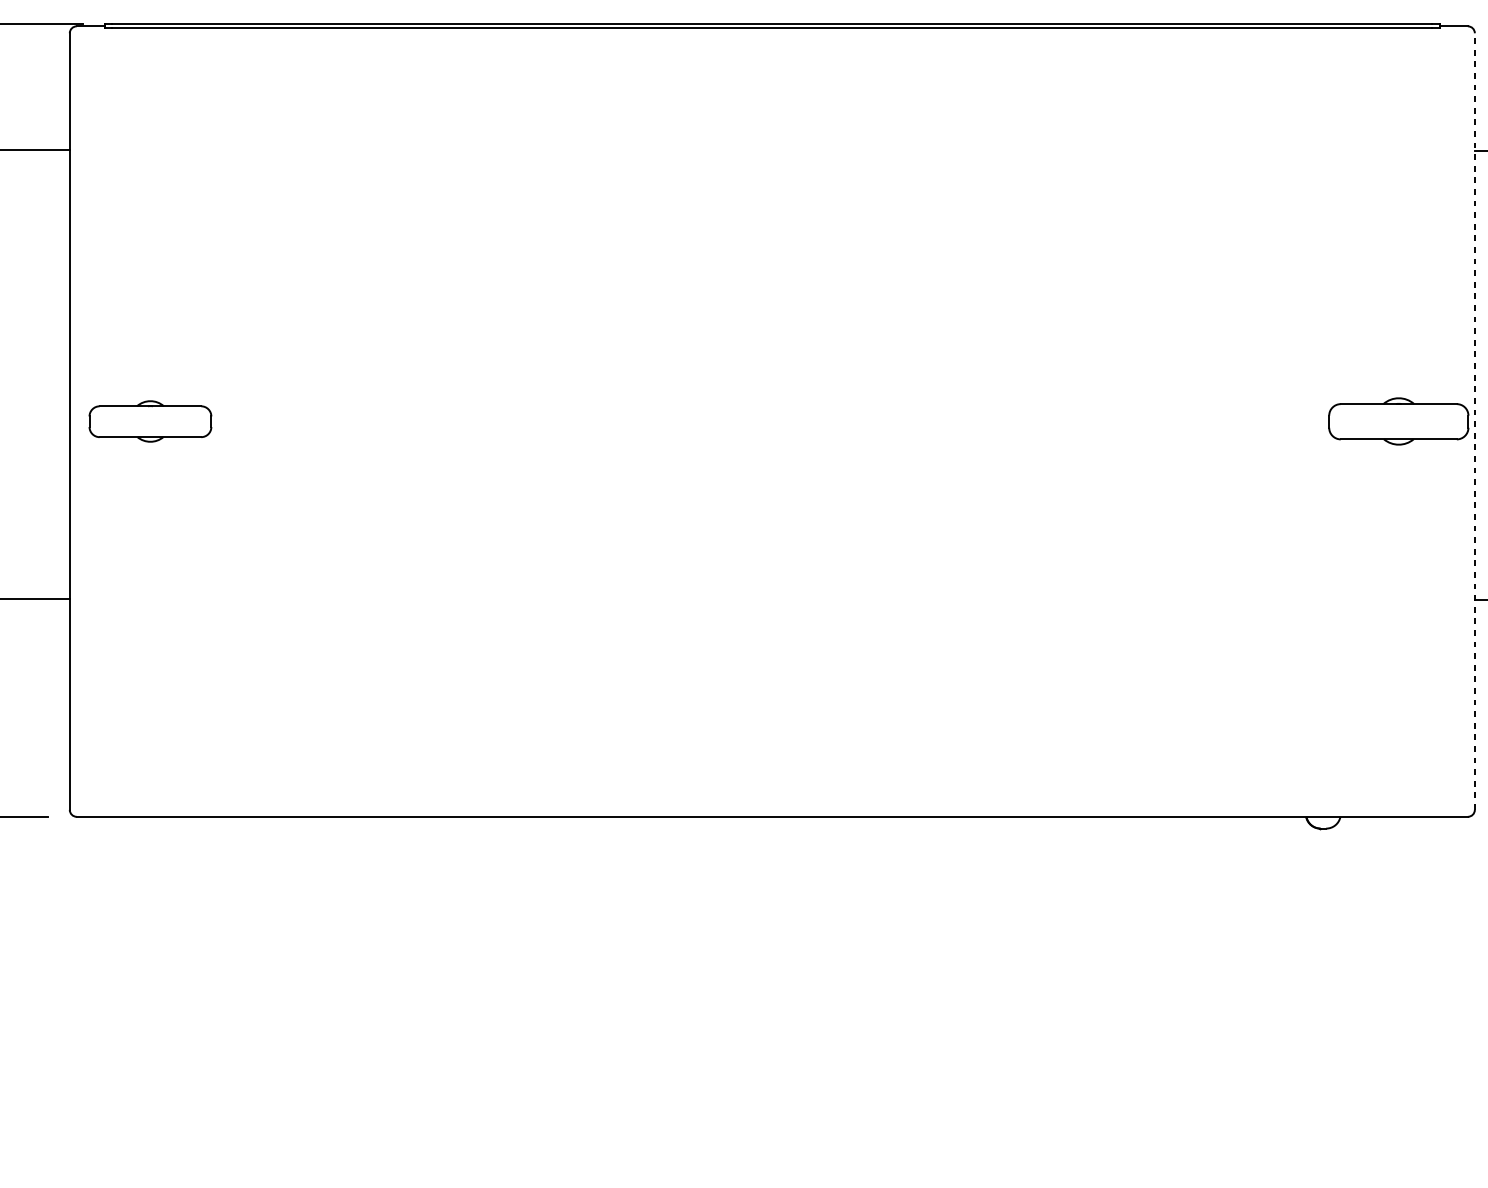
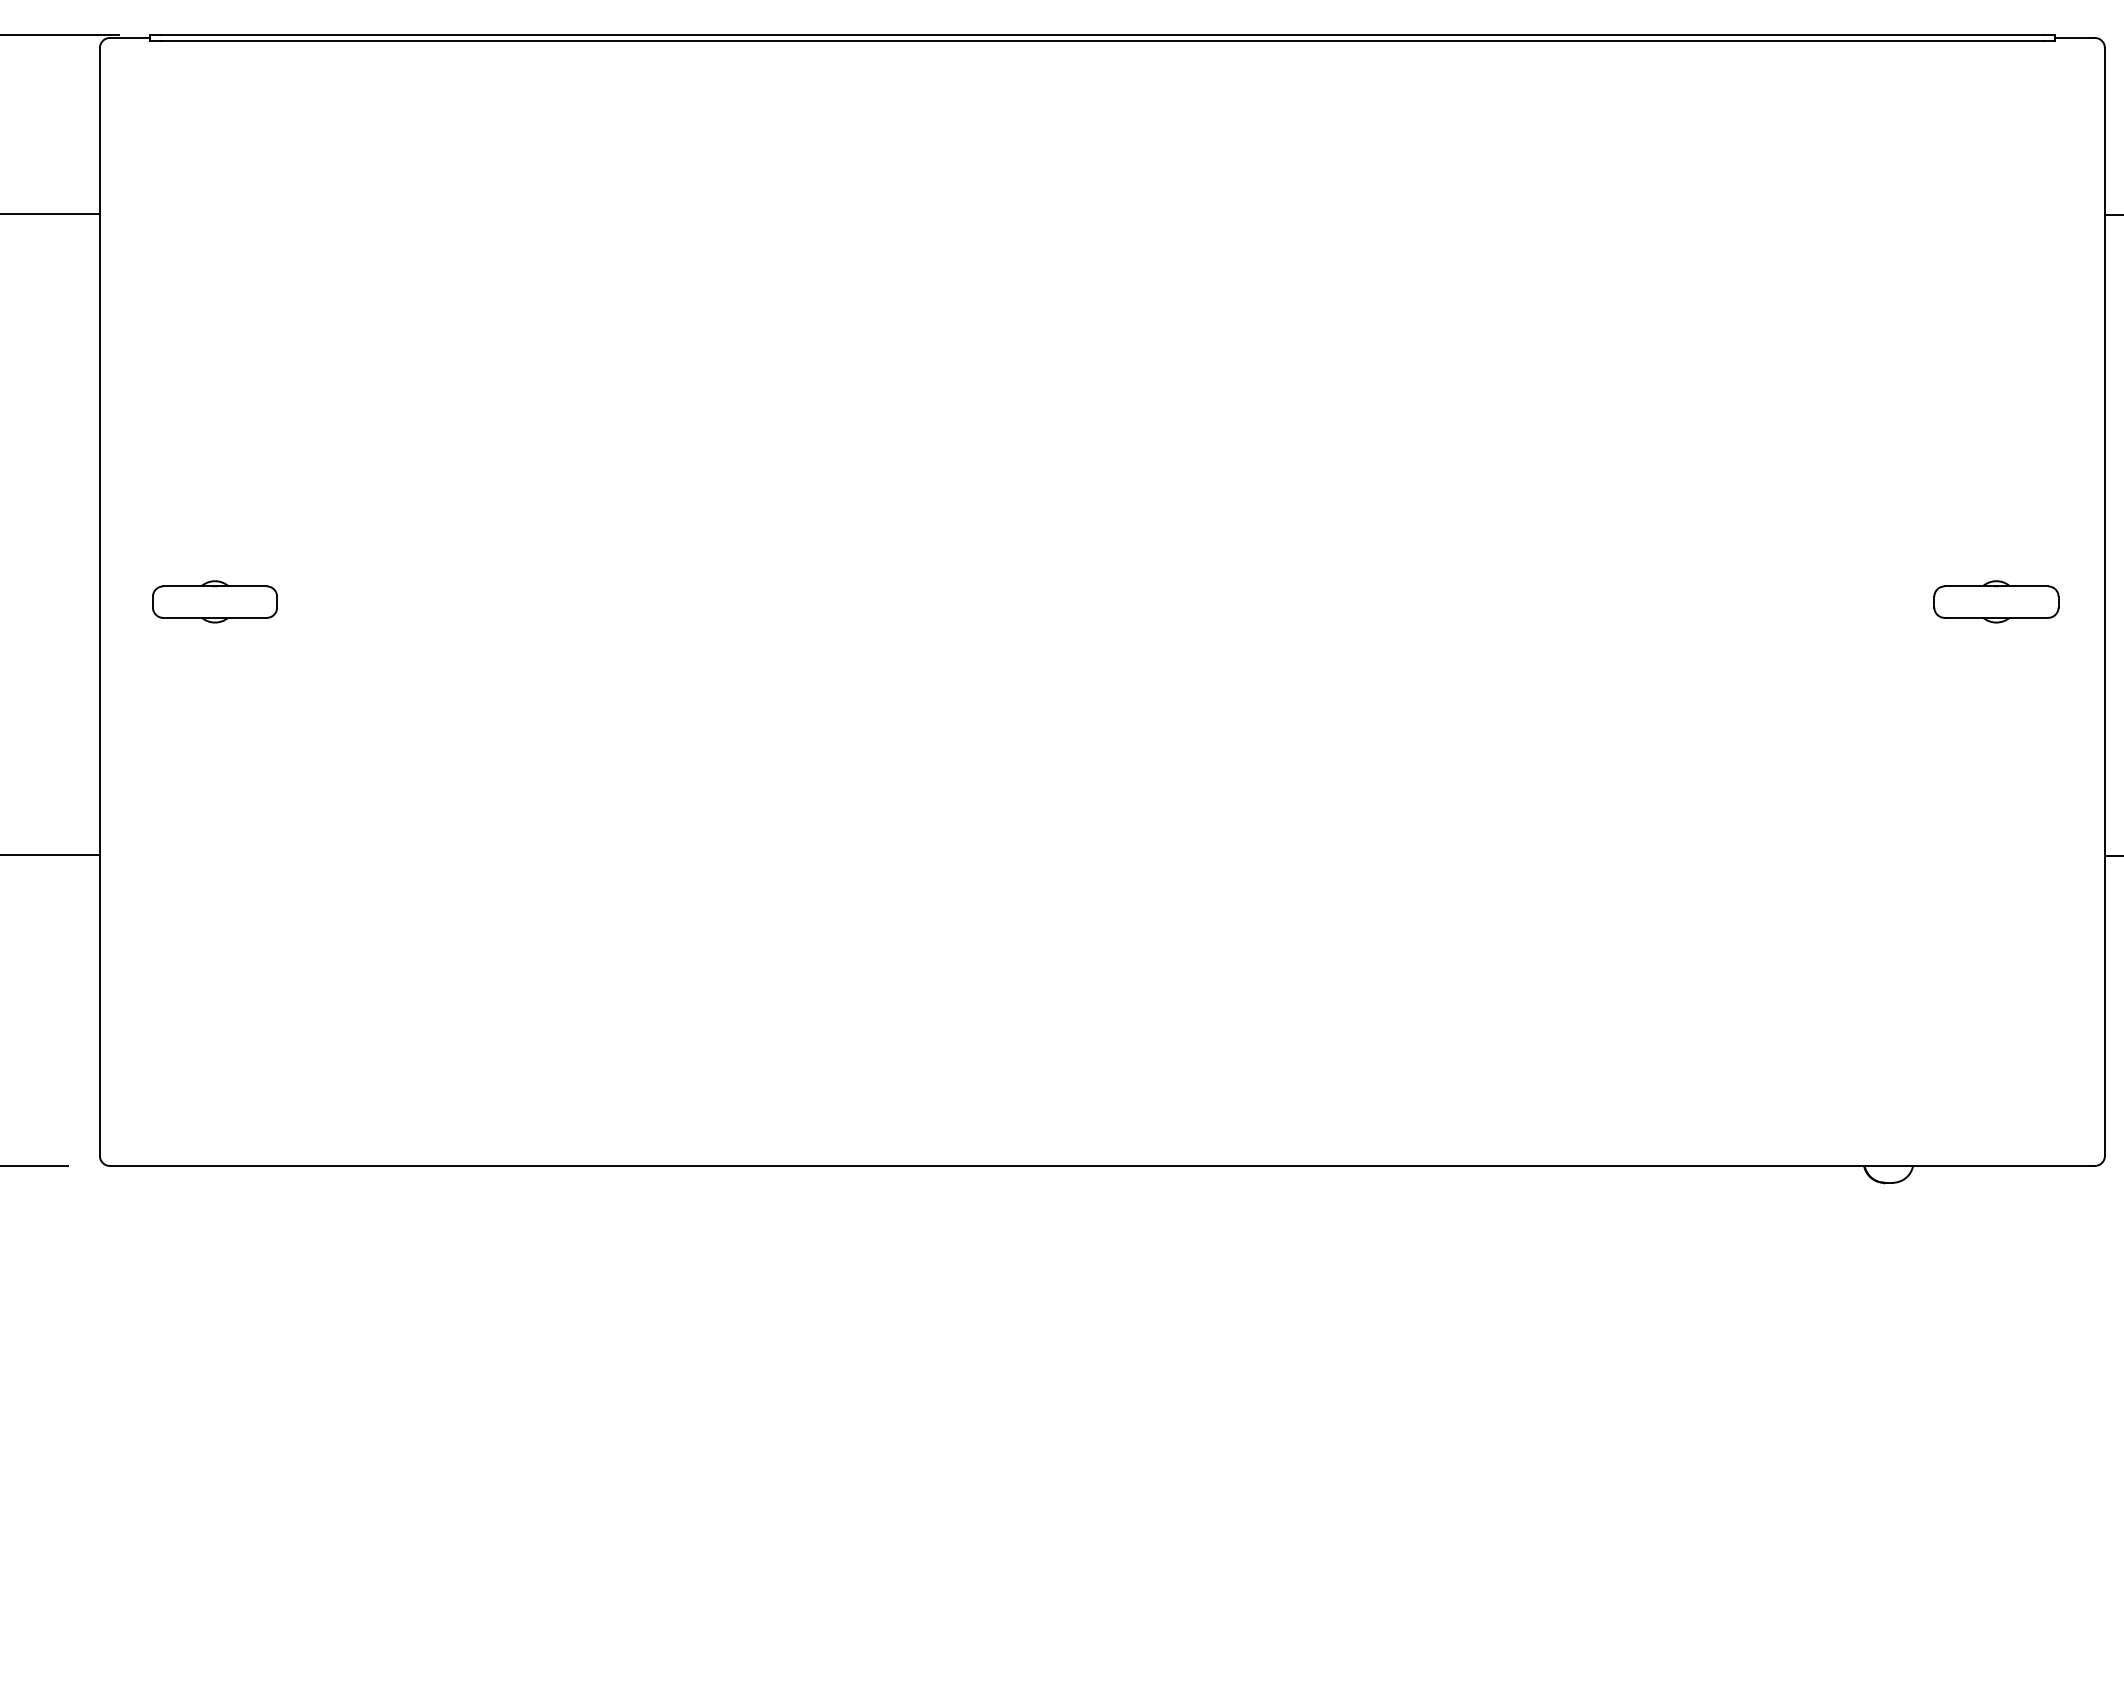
part: (150, 421) -> (214, 601), size x0.71
part: (1398, 421) -> (1996, 601), size x0.62
line: (1474, 421) -> (2104, 601), dashed -> solid

